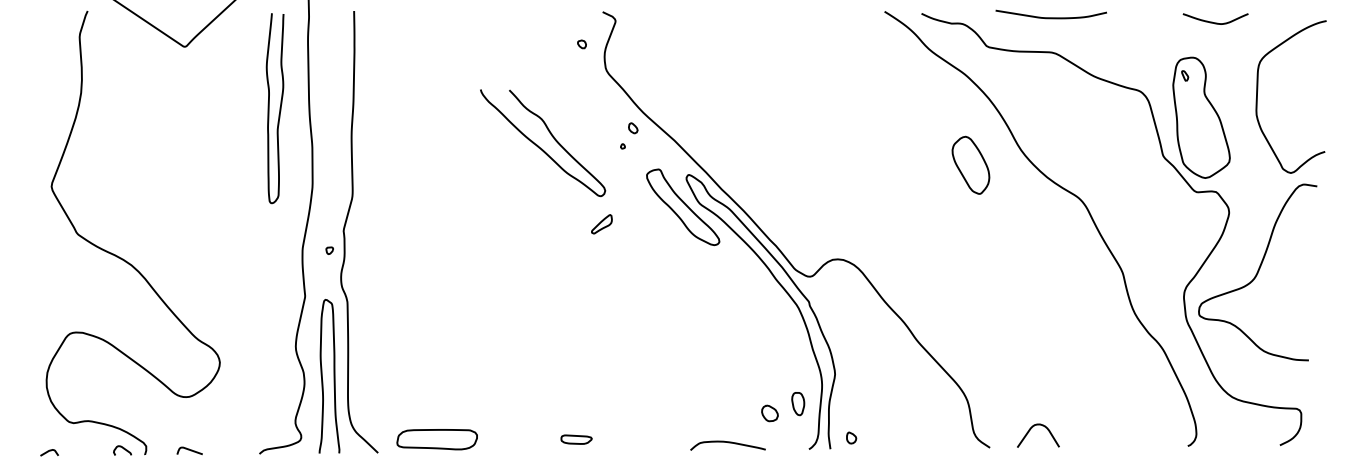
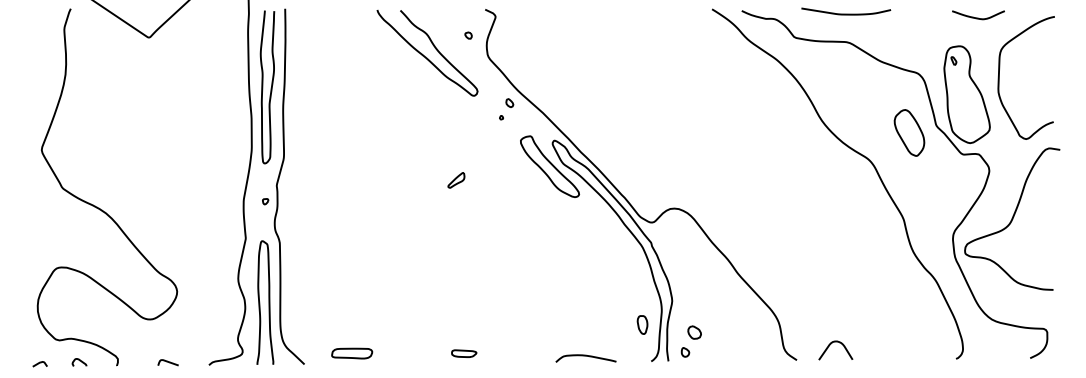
curve: (1258, 90) -> (1000, 72), moved
curve: (269, 108) -> (262, 87), moved
curve: (539, 146) -> (424, 55), moved
part: (970, 164) -> (909, 132), moved
part: (601, 224) -> (456, 180), moved
part: (769, 413) -> (694, 332), moved
part: (437, 439) -> (352, 353), size x0.62
curve: (123, 449) -> (80, 361), moved
curve: (189, 450) -> (168, 362), moved

